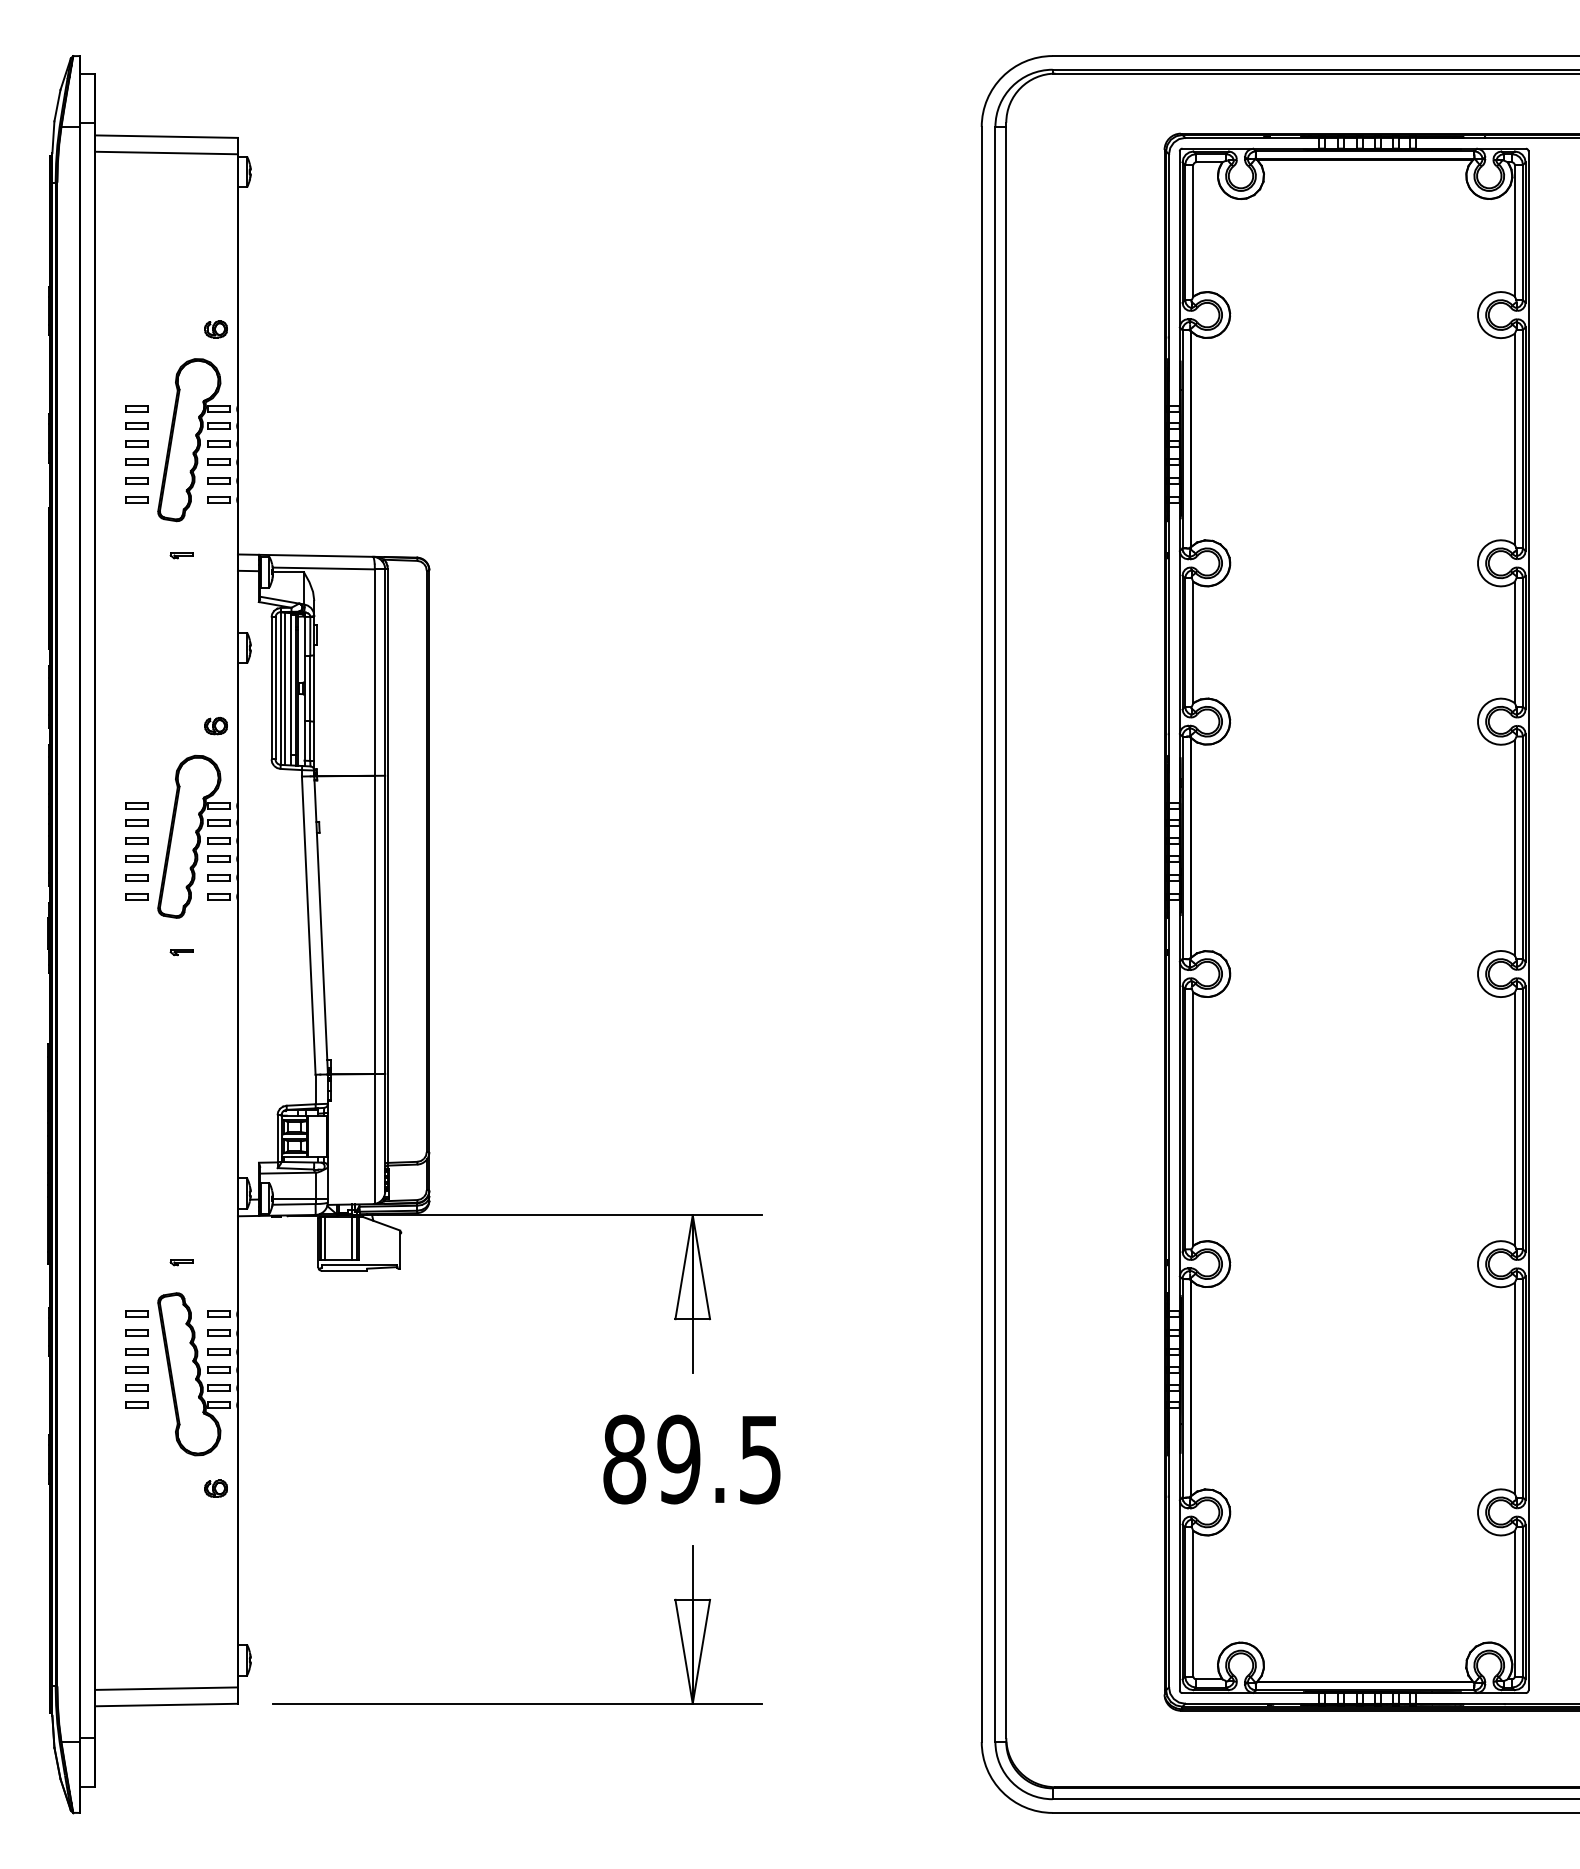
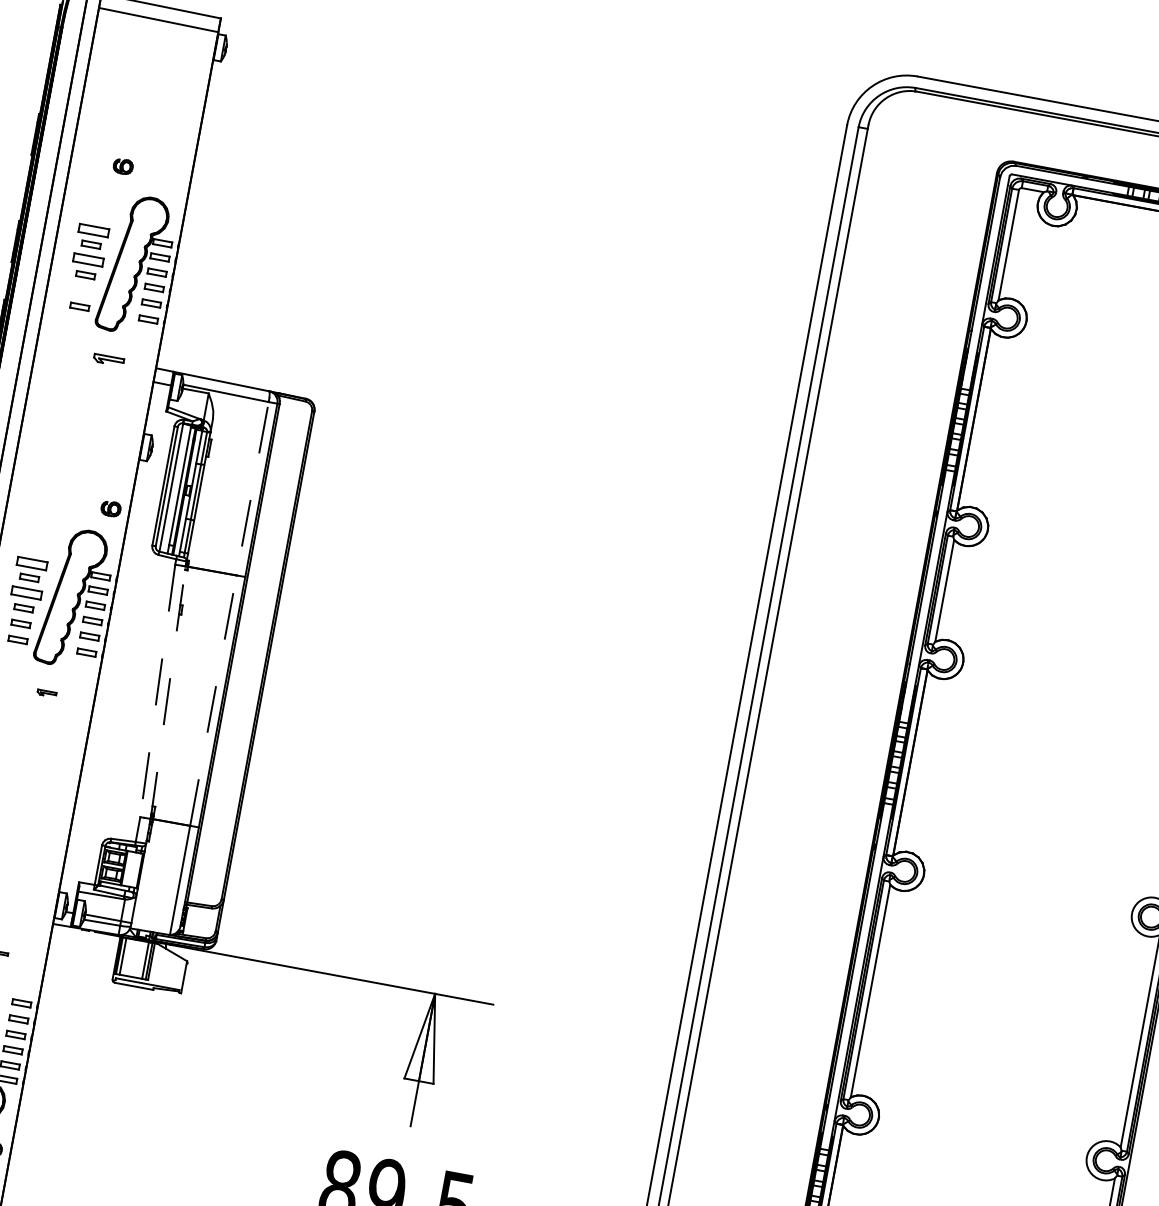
part: (215, 329) -> (122, 166), moved
part: (136, 408) -> (93, 229), size x1.6
part: (136, 443) -> (88, 259), size x1.6
part: (136, 480) -> (82, 290), removed
part: (181, 555) -> (108, 360), size x1.6
line: (284, 688) -> (174, 488), removed
part: (136, 805) -> (31, 563), size x1.6
line: (374, 821) -> (229, 613), solid -> dashed
part: (136, 840) -> (26, 592), size x1.6
line: (321, 924) -> (168, 691), solid -> dashed
line: (308, 926) -> (157, 691), solid -> dashed

